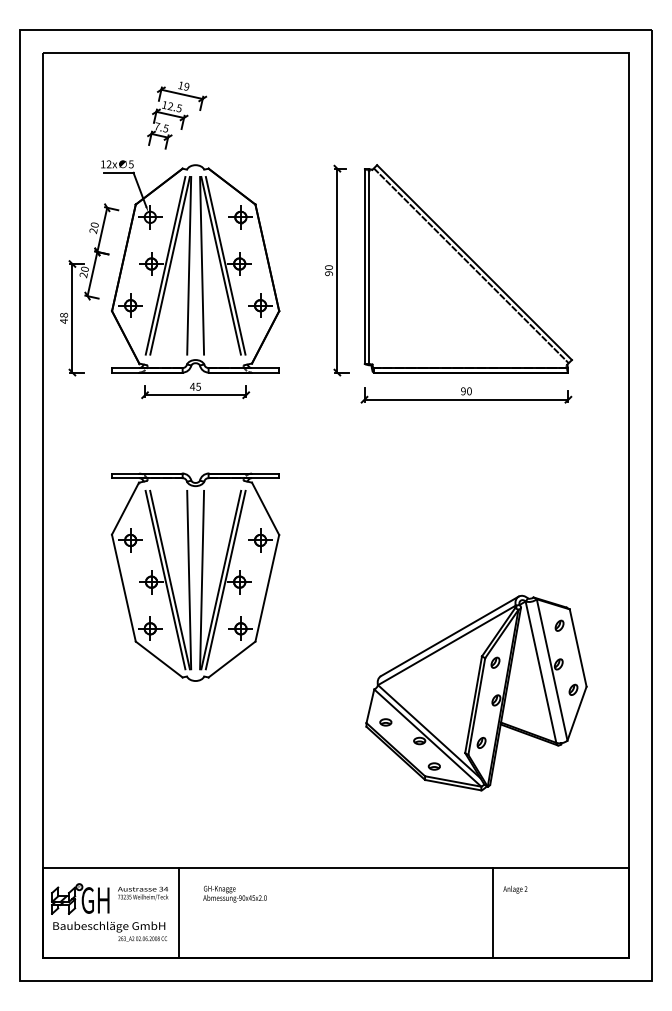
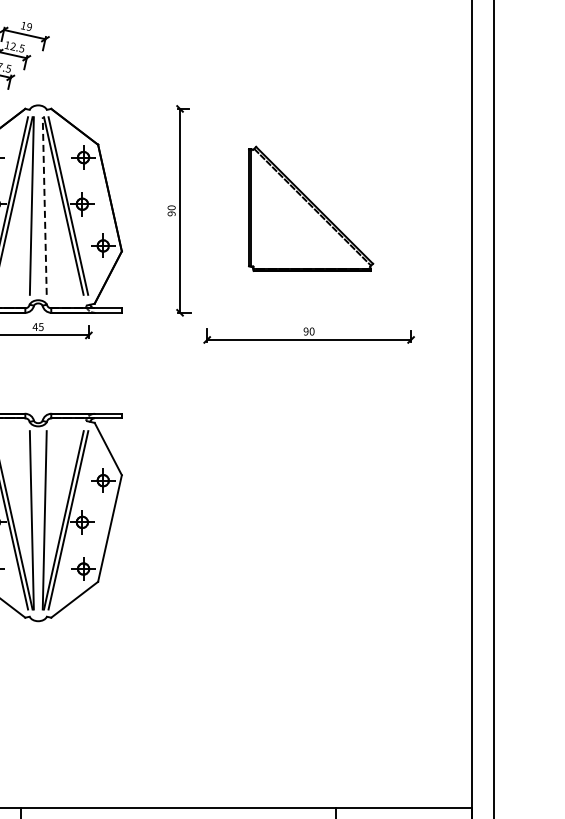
line: (202, 265) -> (45, 205), solid -> dashed
part: (467, 268) -> (310, 208), size x0.6
part: (476, 692) -> (319, 632), removed

